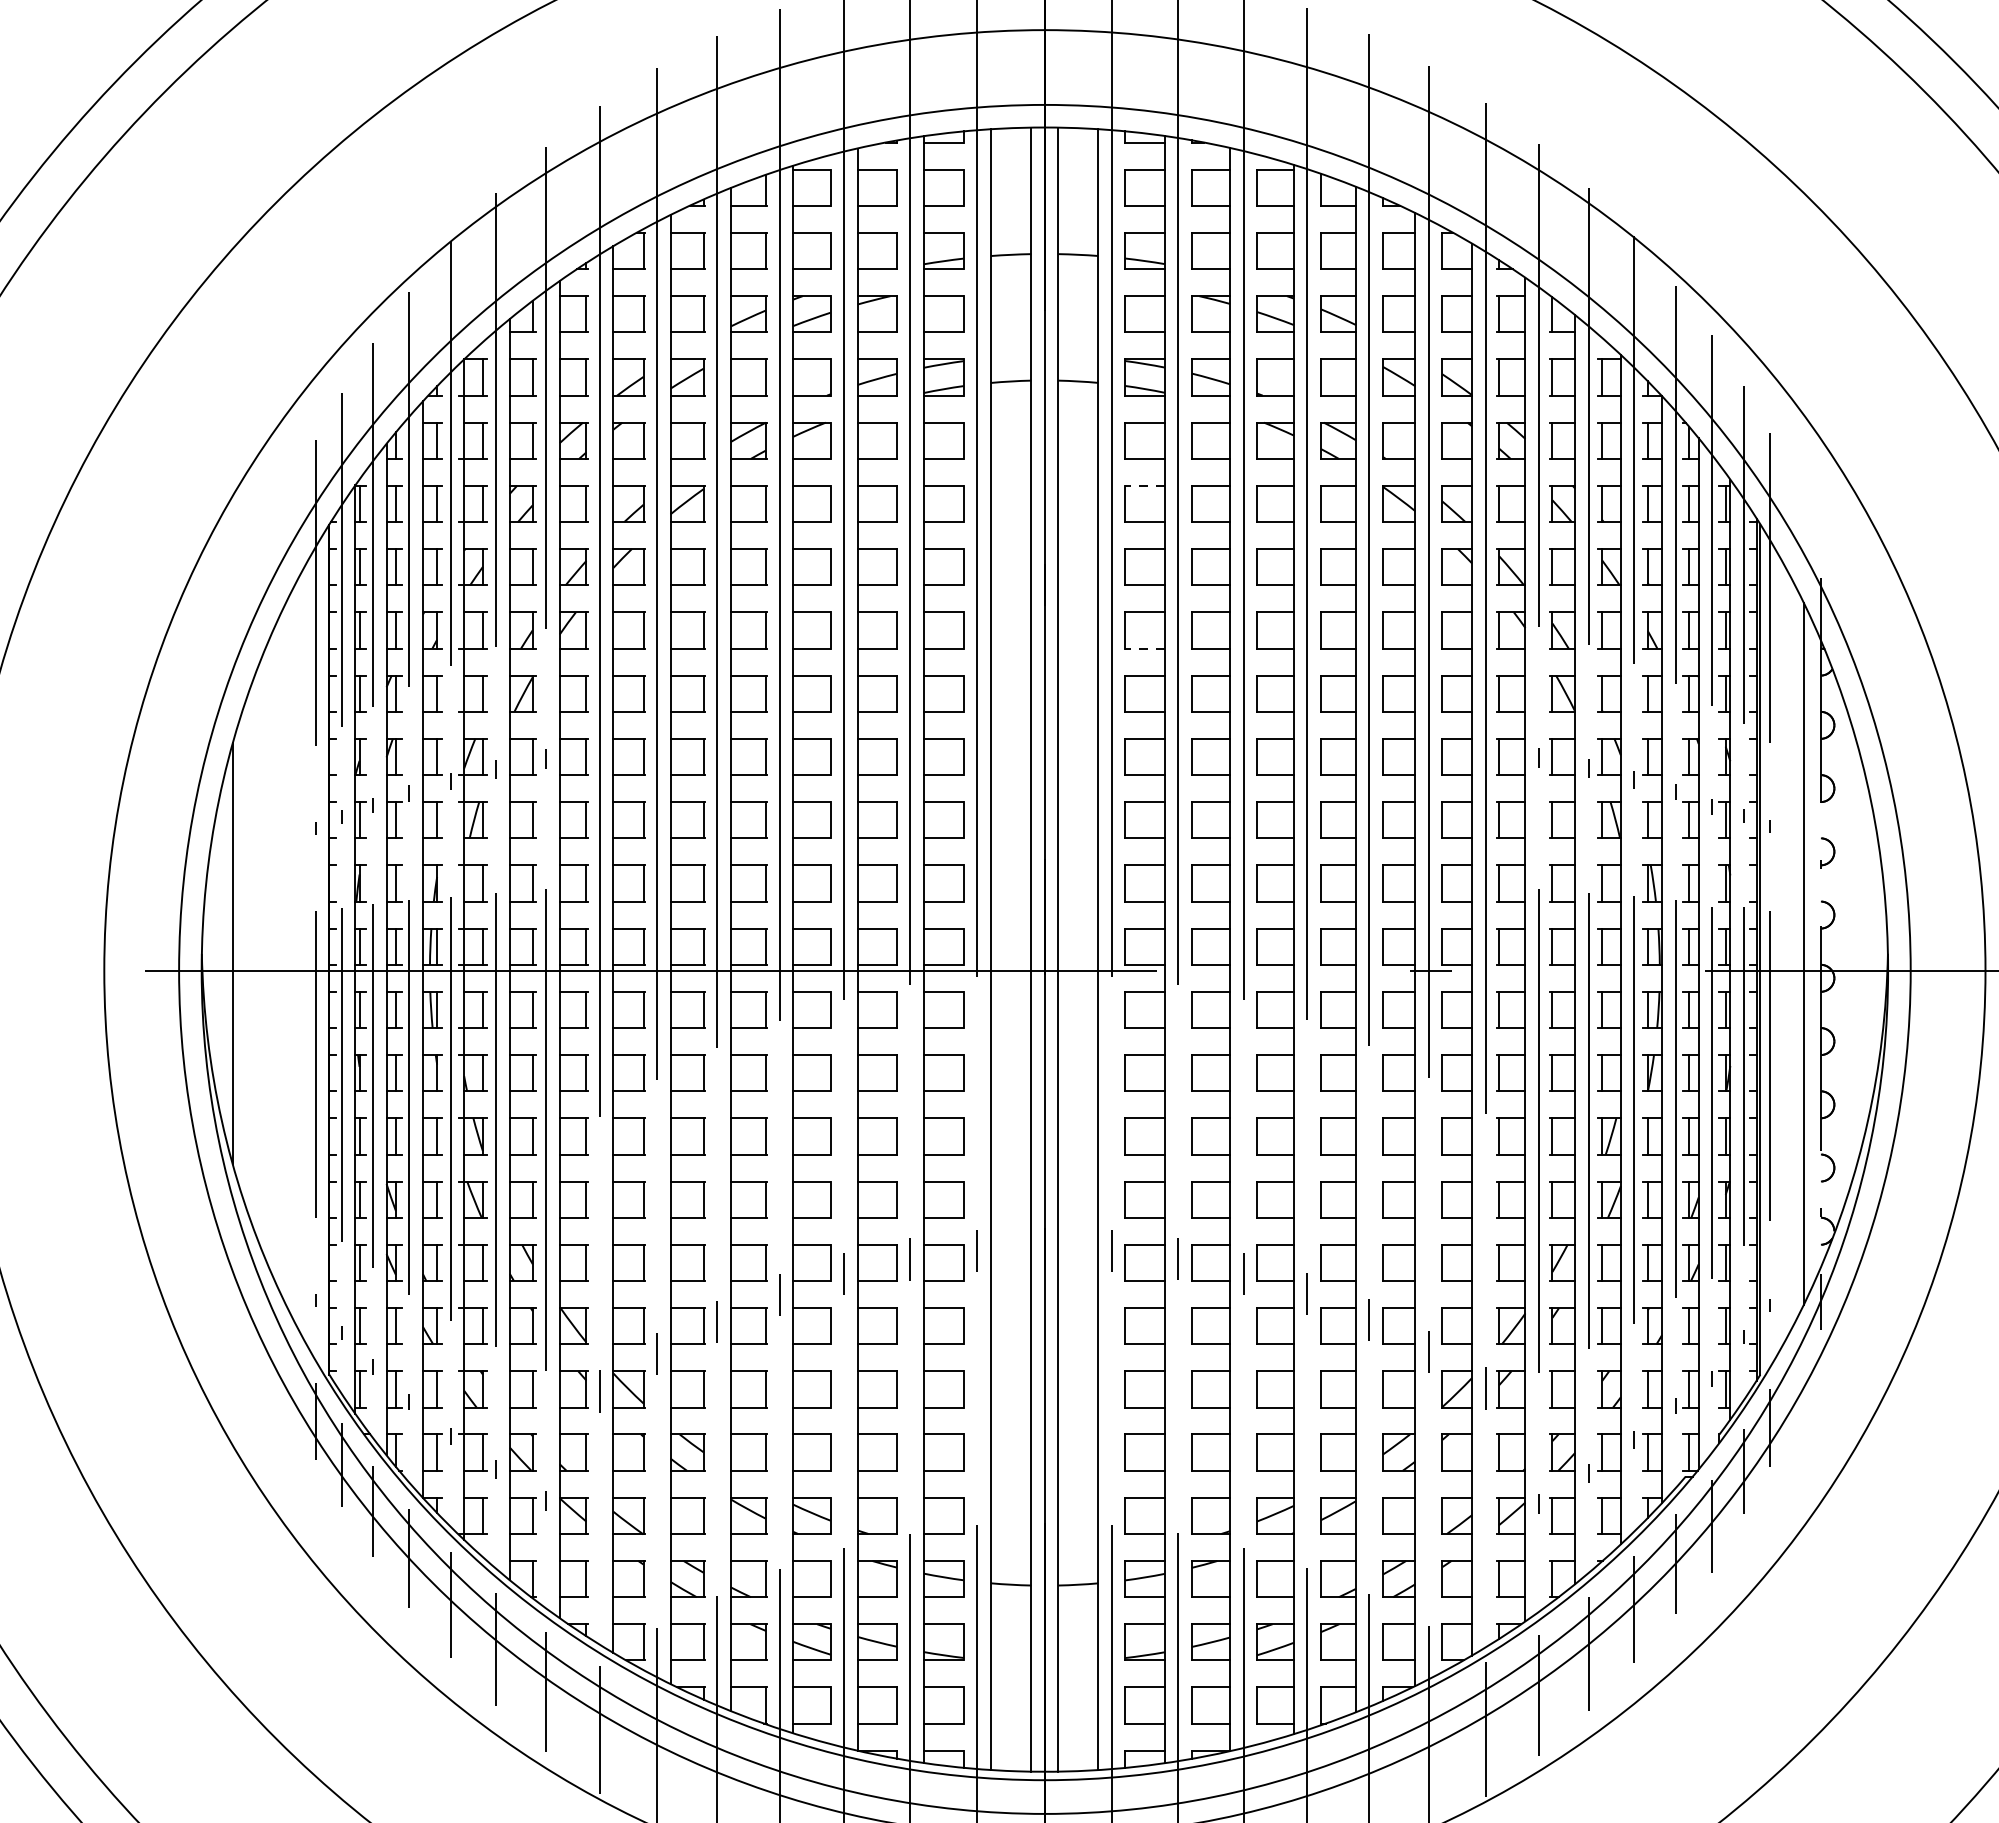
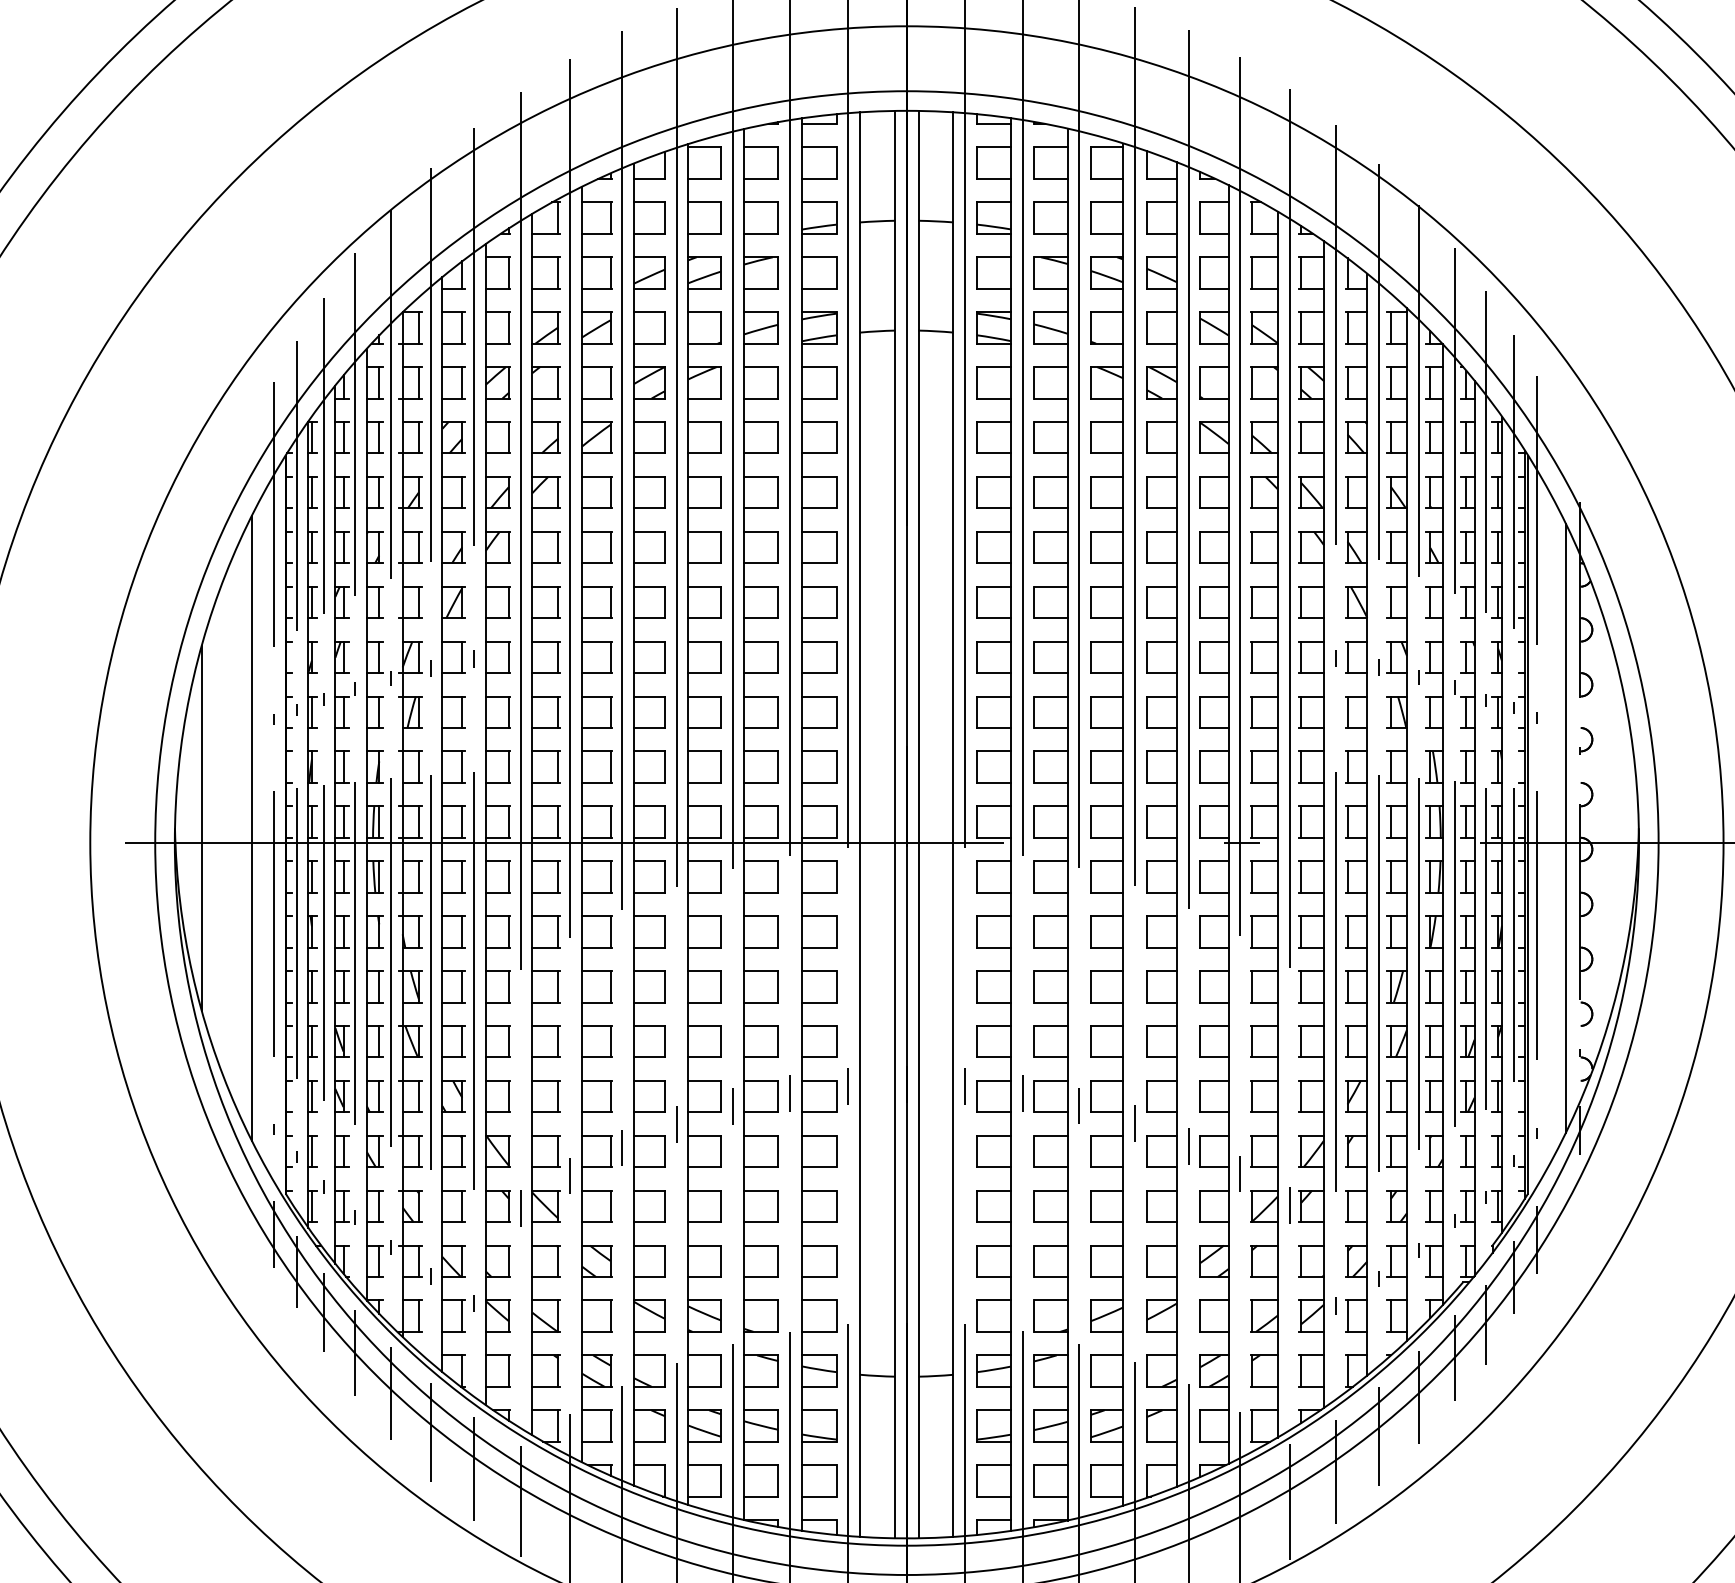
line: (1145, 485) -> (994, 421), dashed -> solid
line: (1145, 648) -> (994, 563), dashed -> solid
line: (290, 953) -> (251, 827), added

